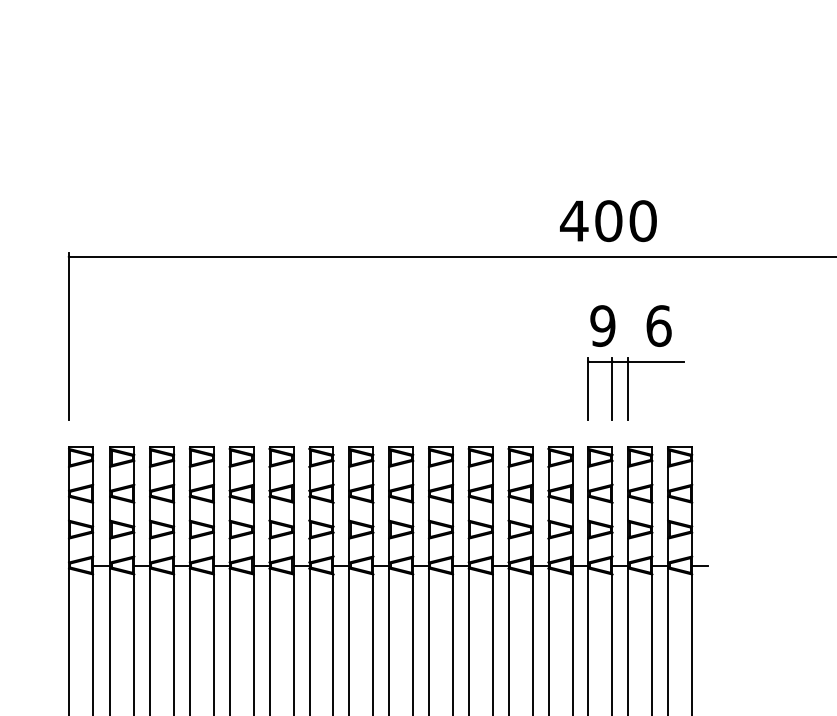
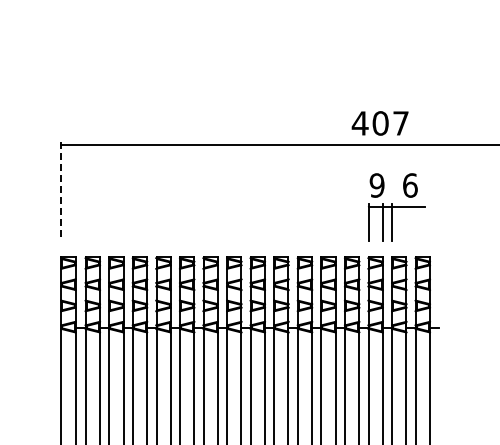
text: (644, 221) -> (401, 123), 400 -> 407
line: (69, 337) -> (61, 192), solid -> dashed

